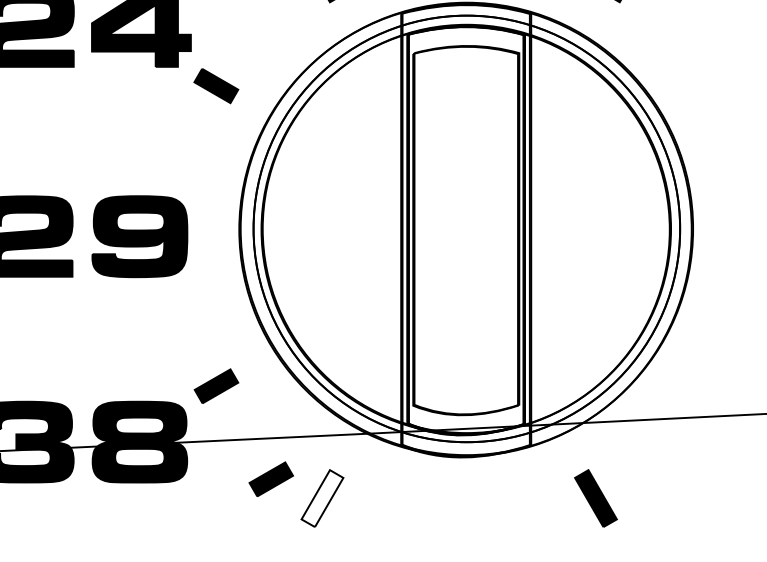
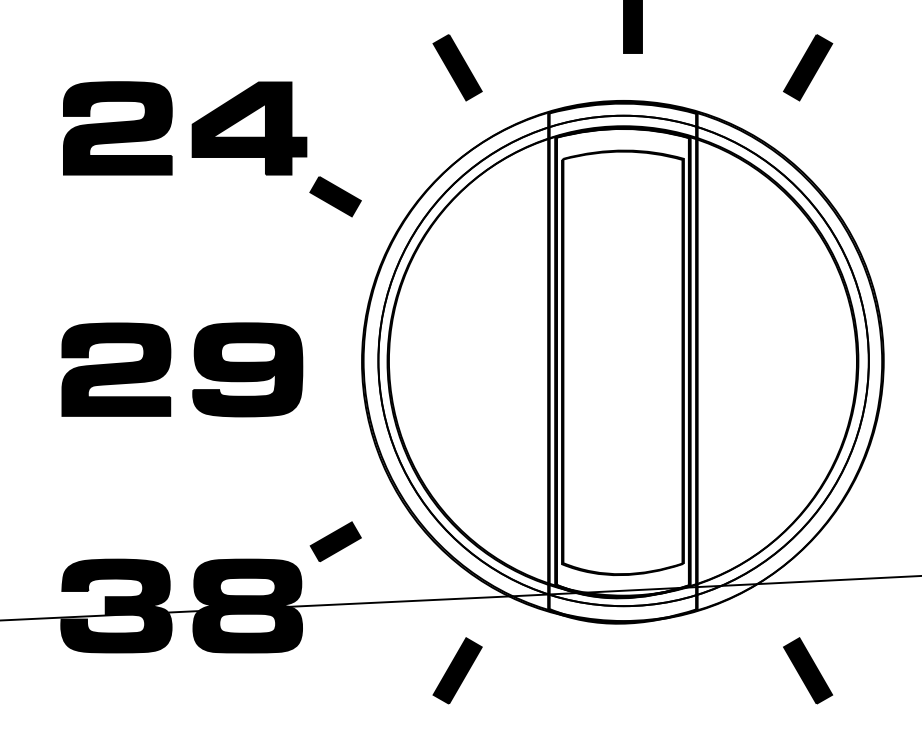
part: (271, 479) -> (398, 648), removed
fill: (322, 498) -> (457, 670), added
part: (596, 498) -> (808, 670), moved

